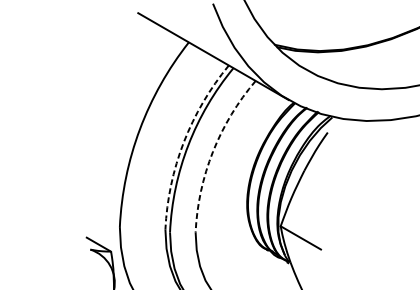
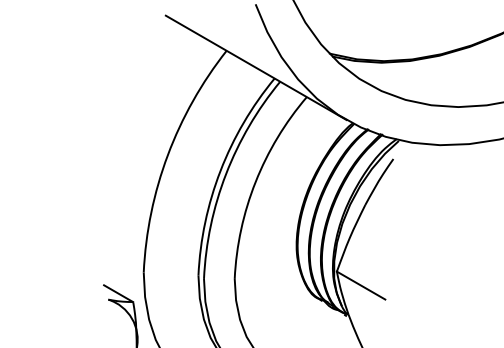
arc: (183, 142) -> (220, 170), dashed -> solid
arc: (212, 152) -> (255, 182), dashed -> solid

